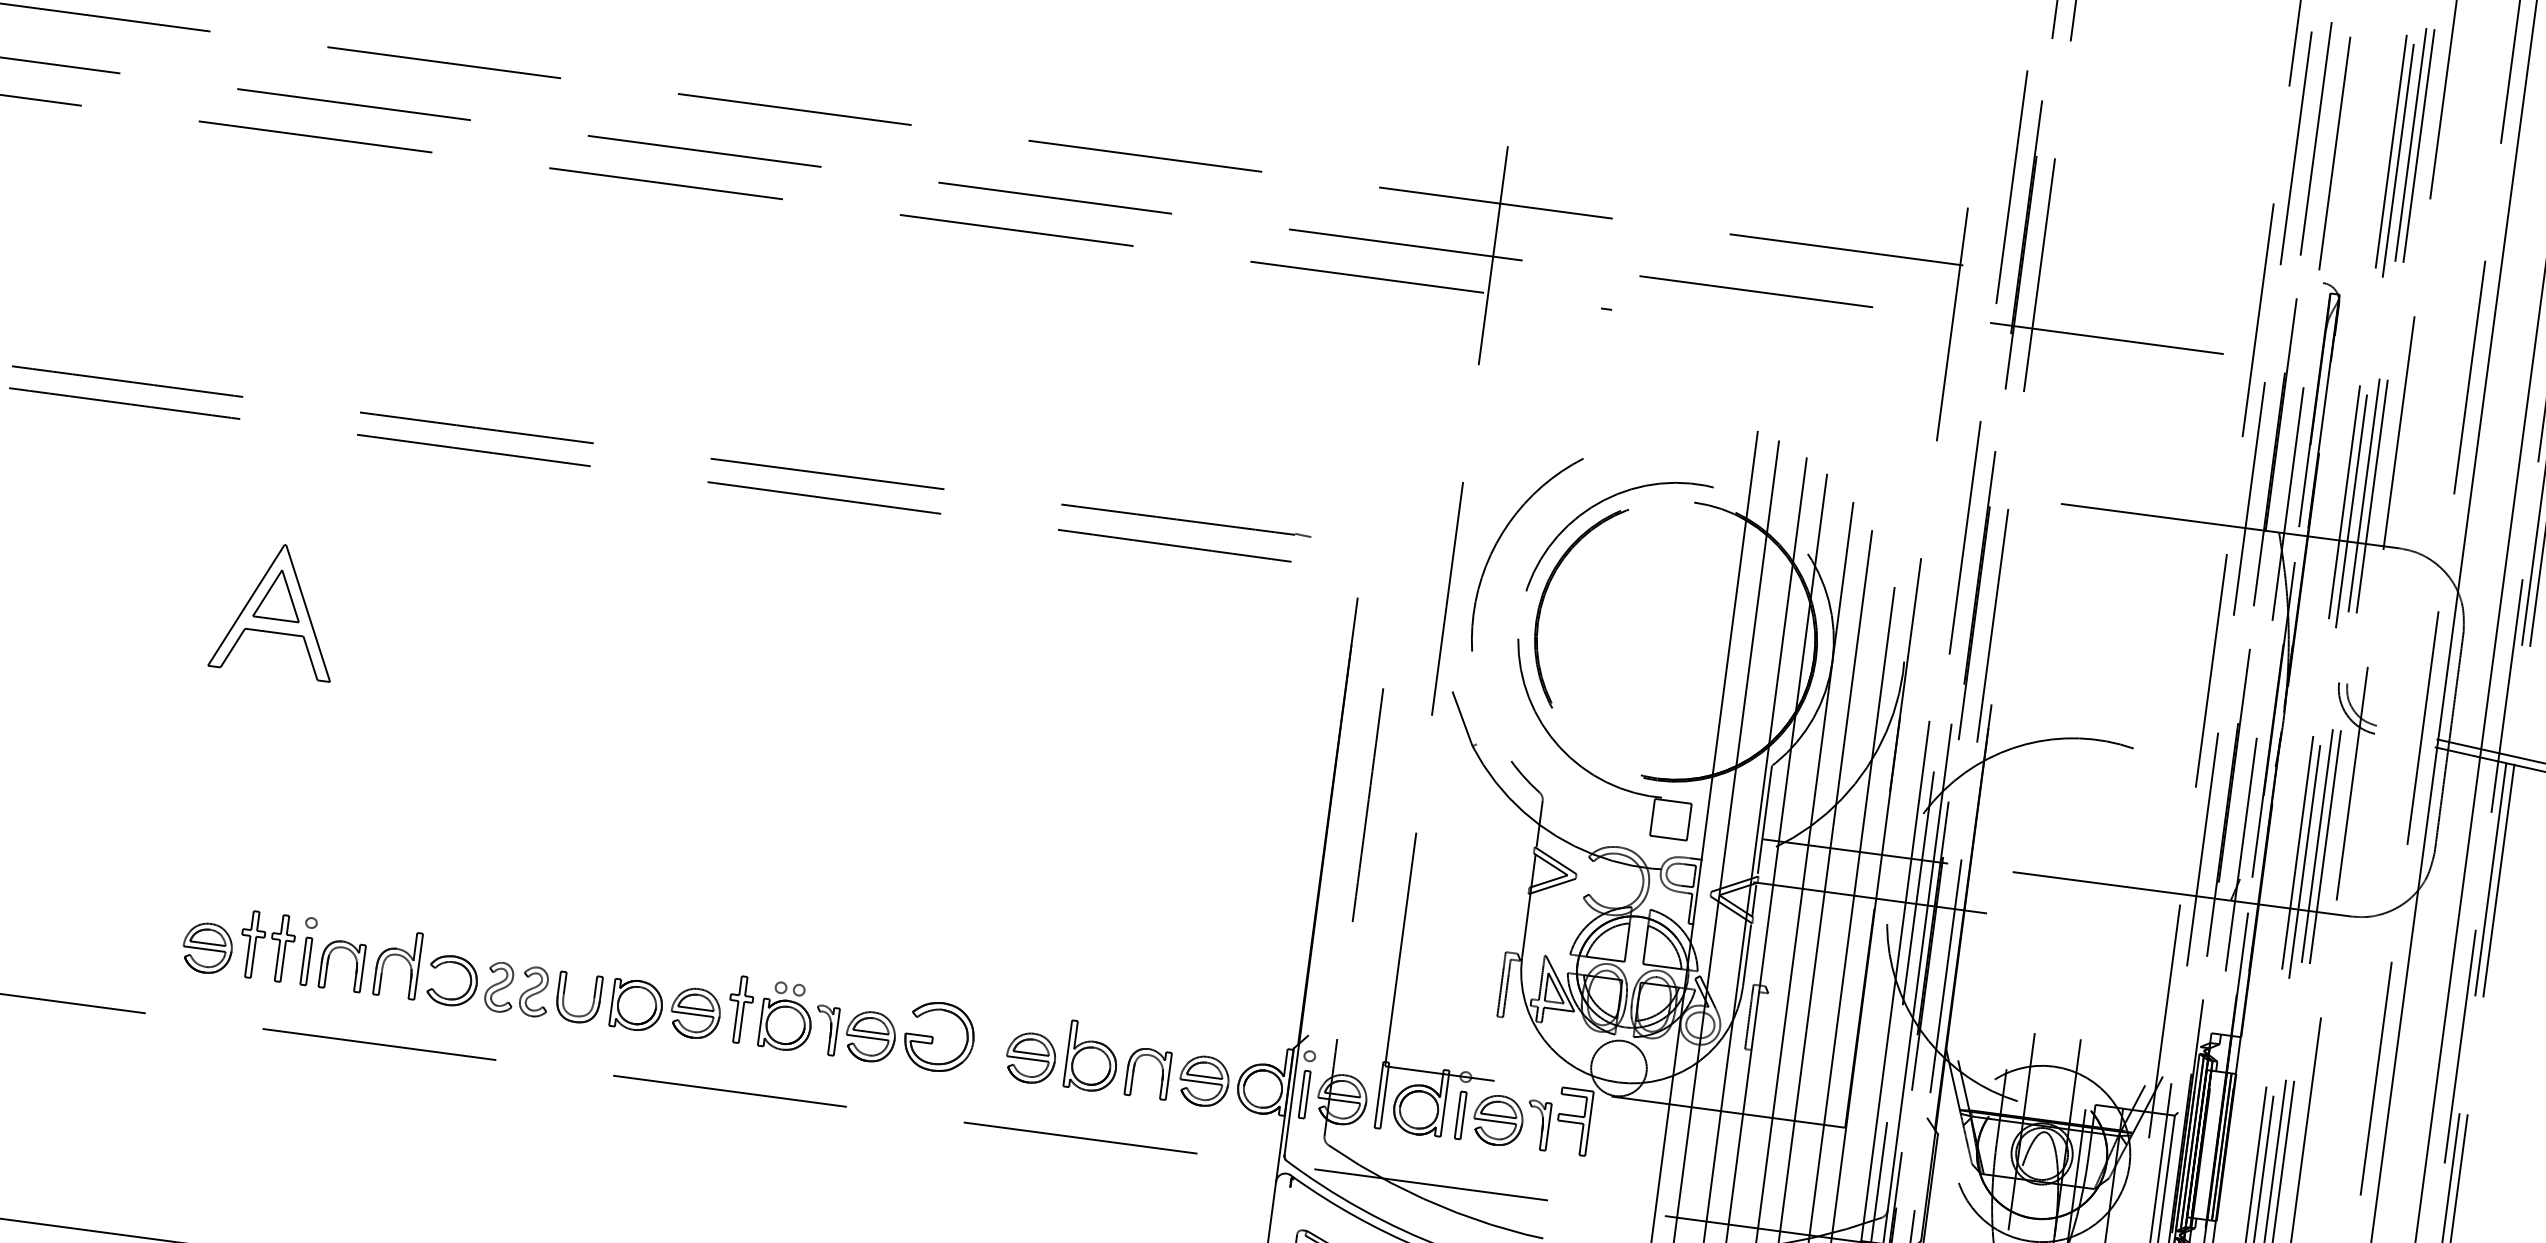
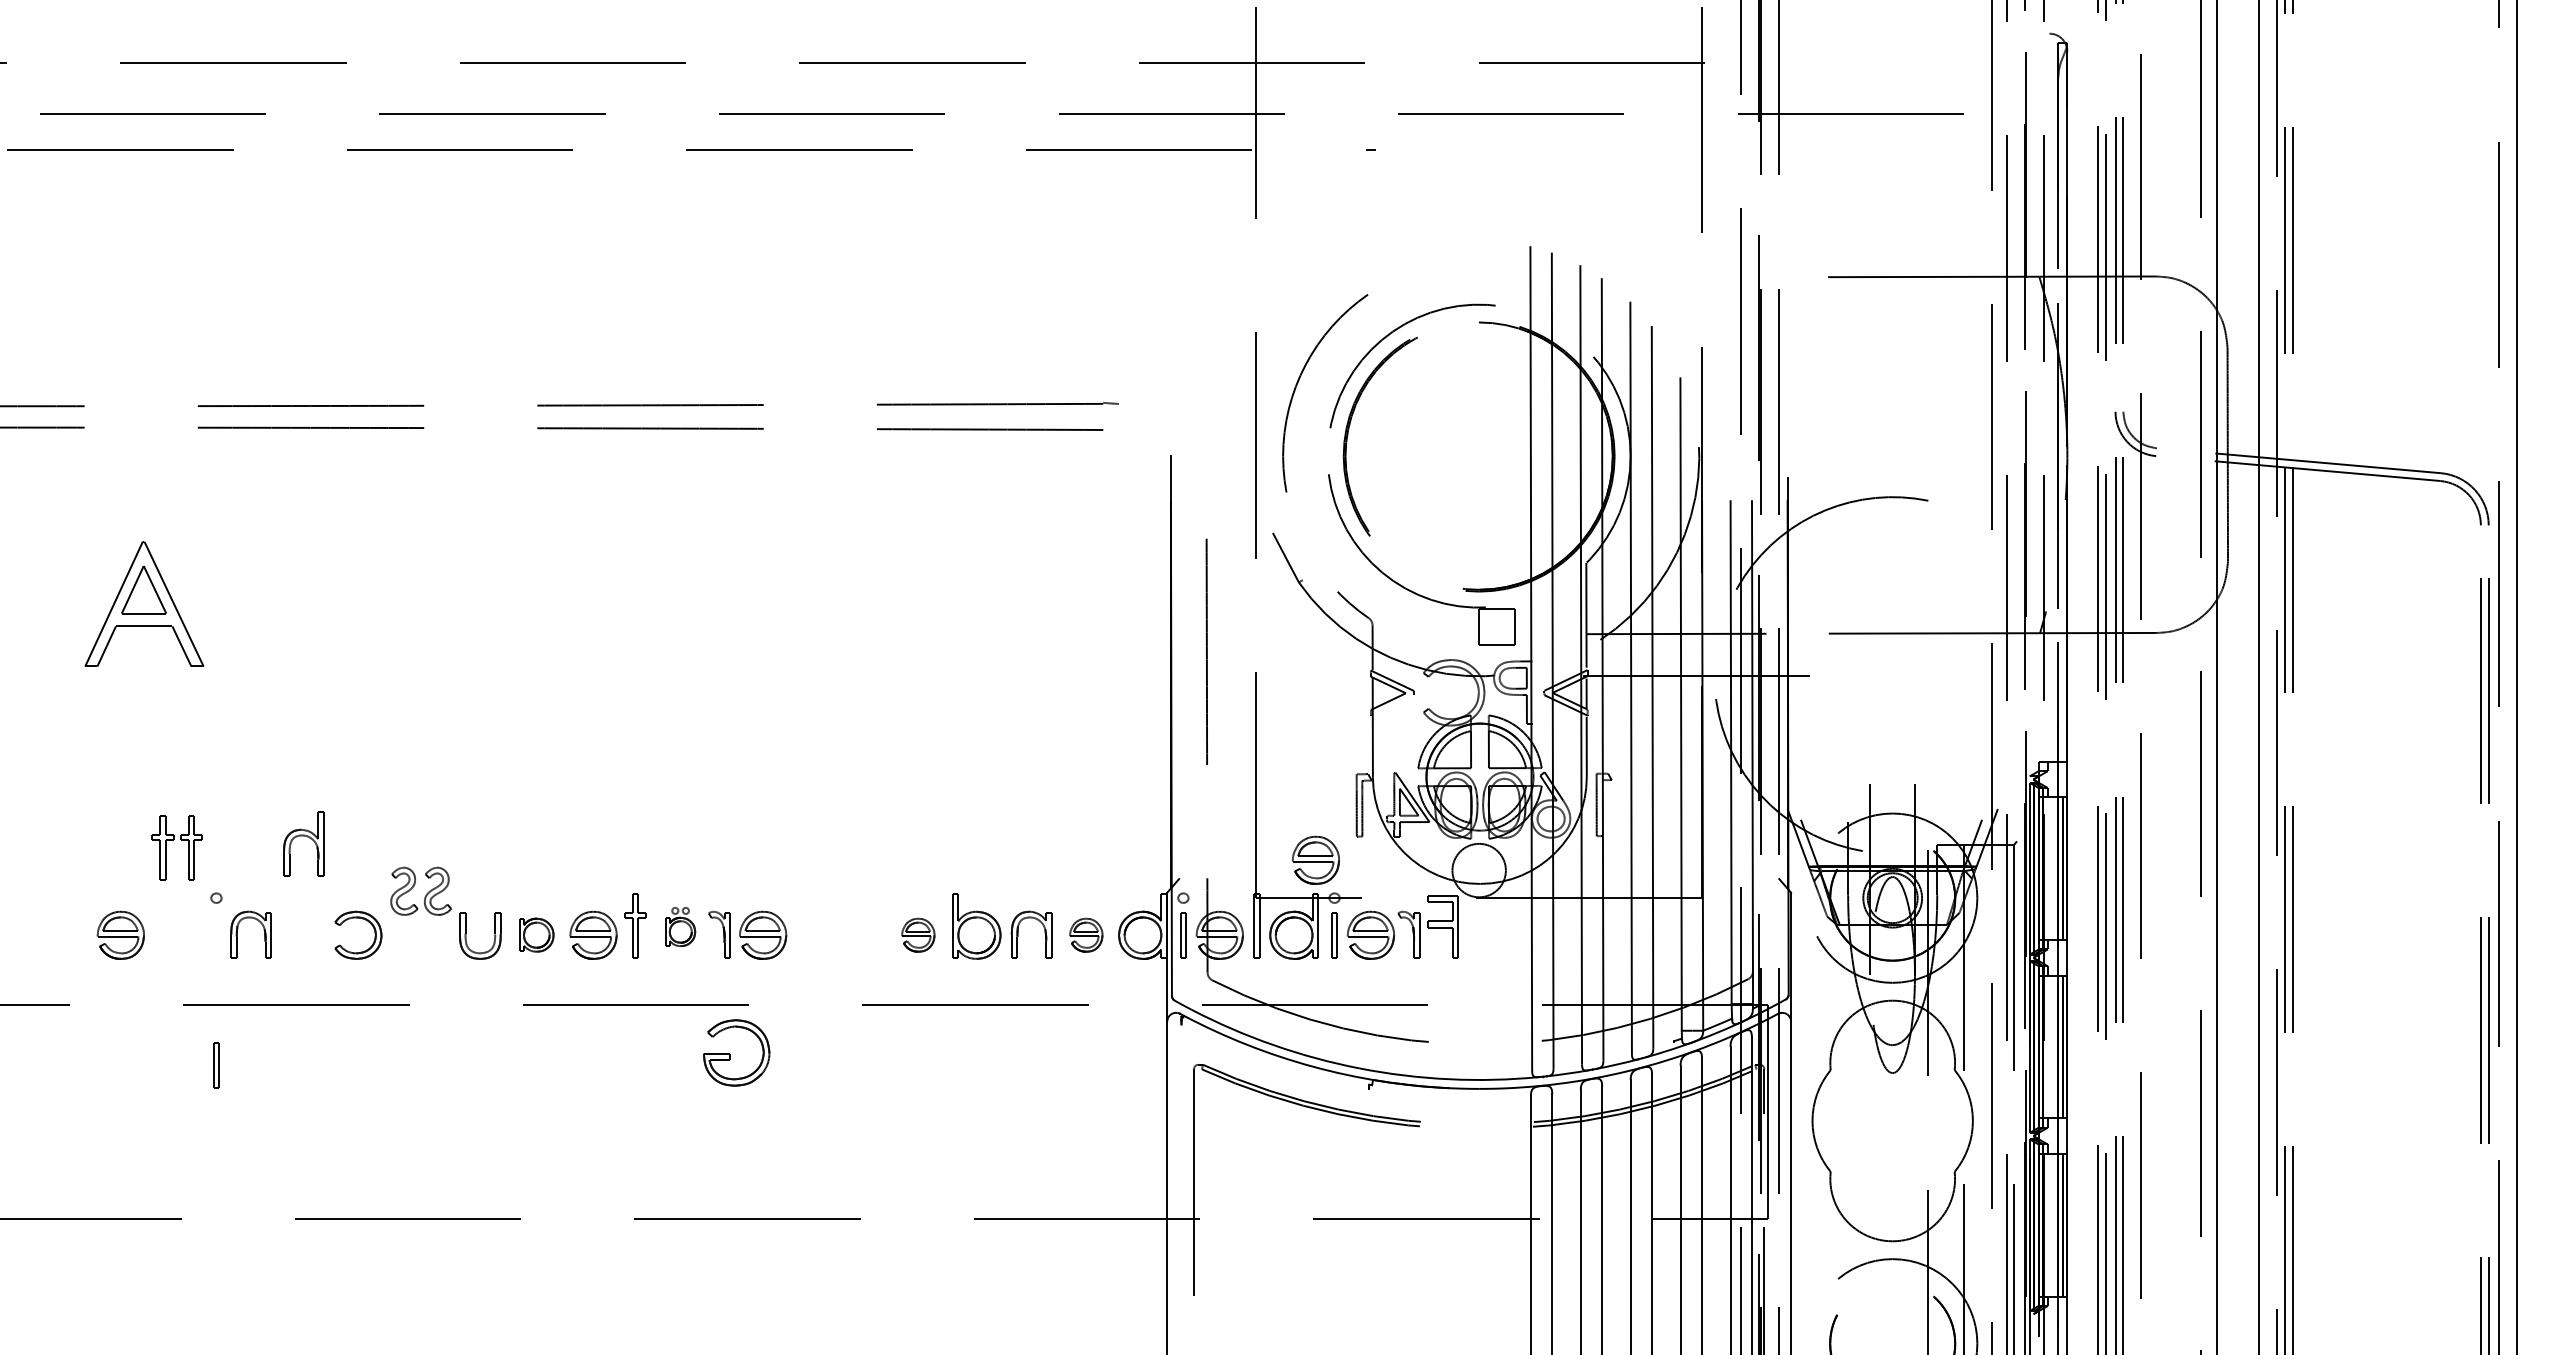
line: (1552, 886) -> (1392, 705), removed
part: (264, 938) -> (173, 840), moved
part: (398, 956) -> (303, 836), moved
part: (306, 961) -> (216, 1065), moved
part: (522, 992) -> (426, 893), moved
part: (636, 1004) -> (536, 934), size x0.7
part: (786, 1016) -> (680, 926), size x0.6
part: (1451, 1034) -> (1315, 859), added
part: (933, 1037) -> (730, 1054), moved
part: (1031, 1057) -> (918, 934), size x0.7
part: (1204, 1080) -> (1086, 934), size x0.7

